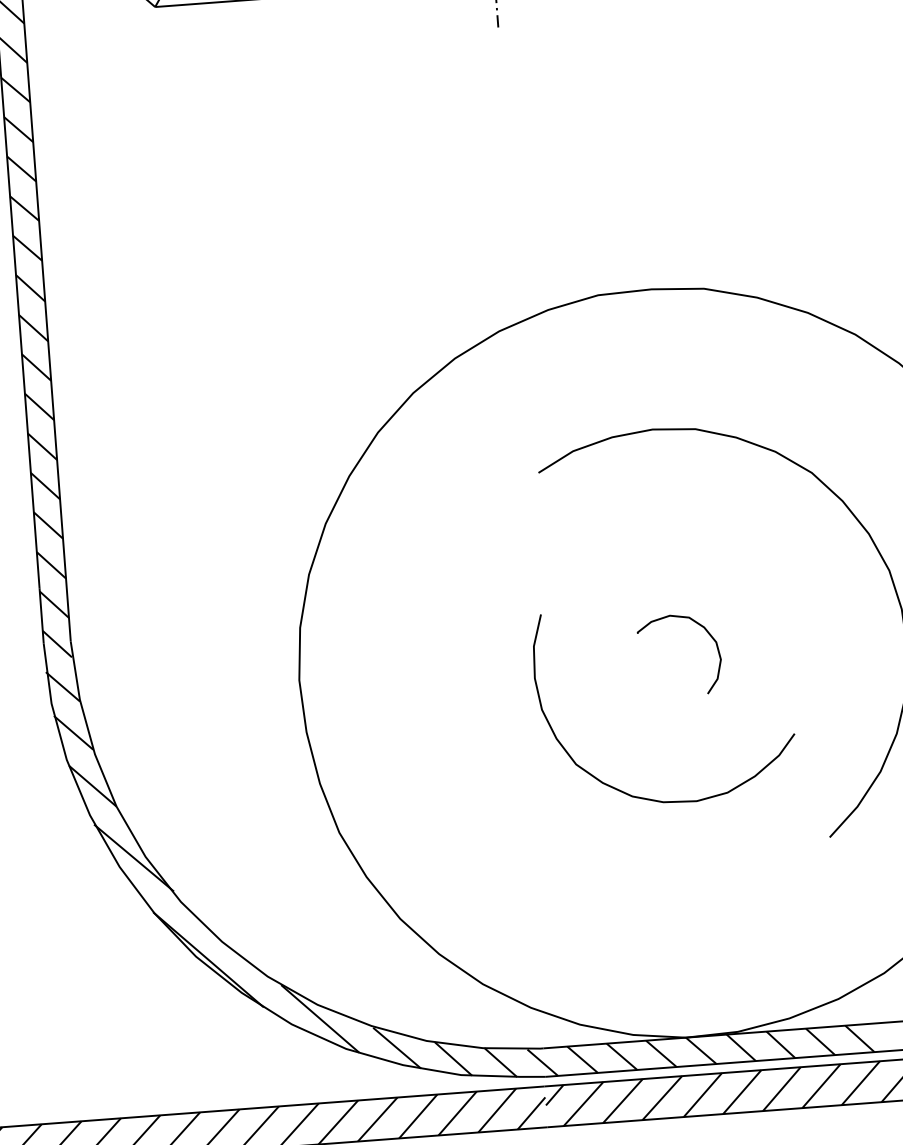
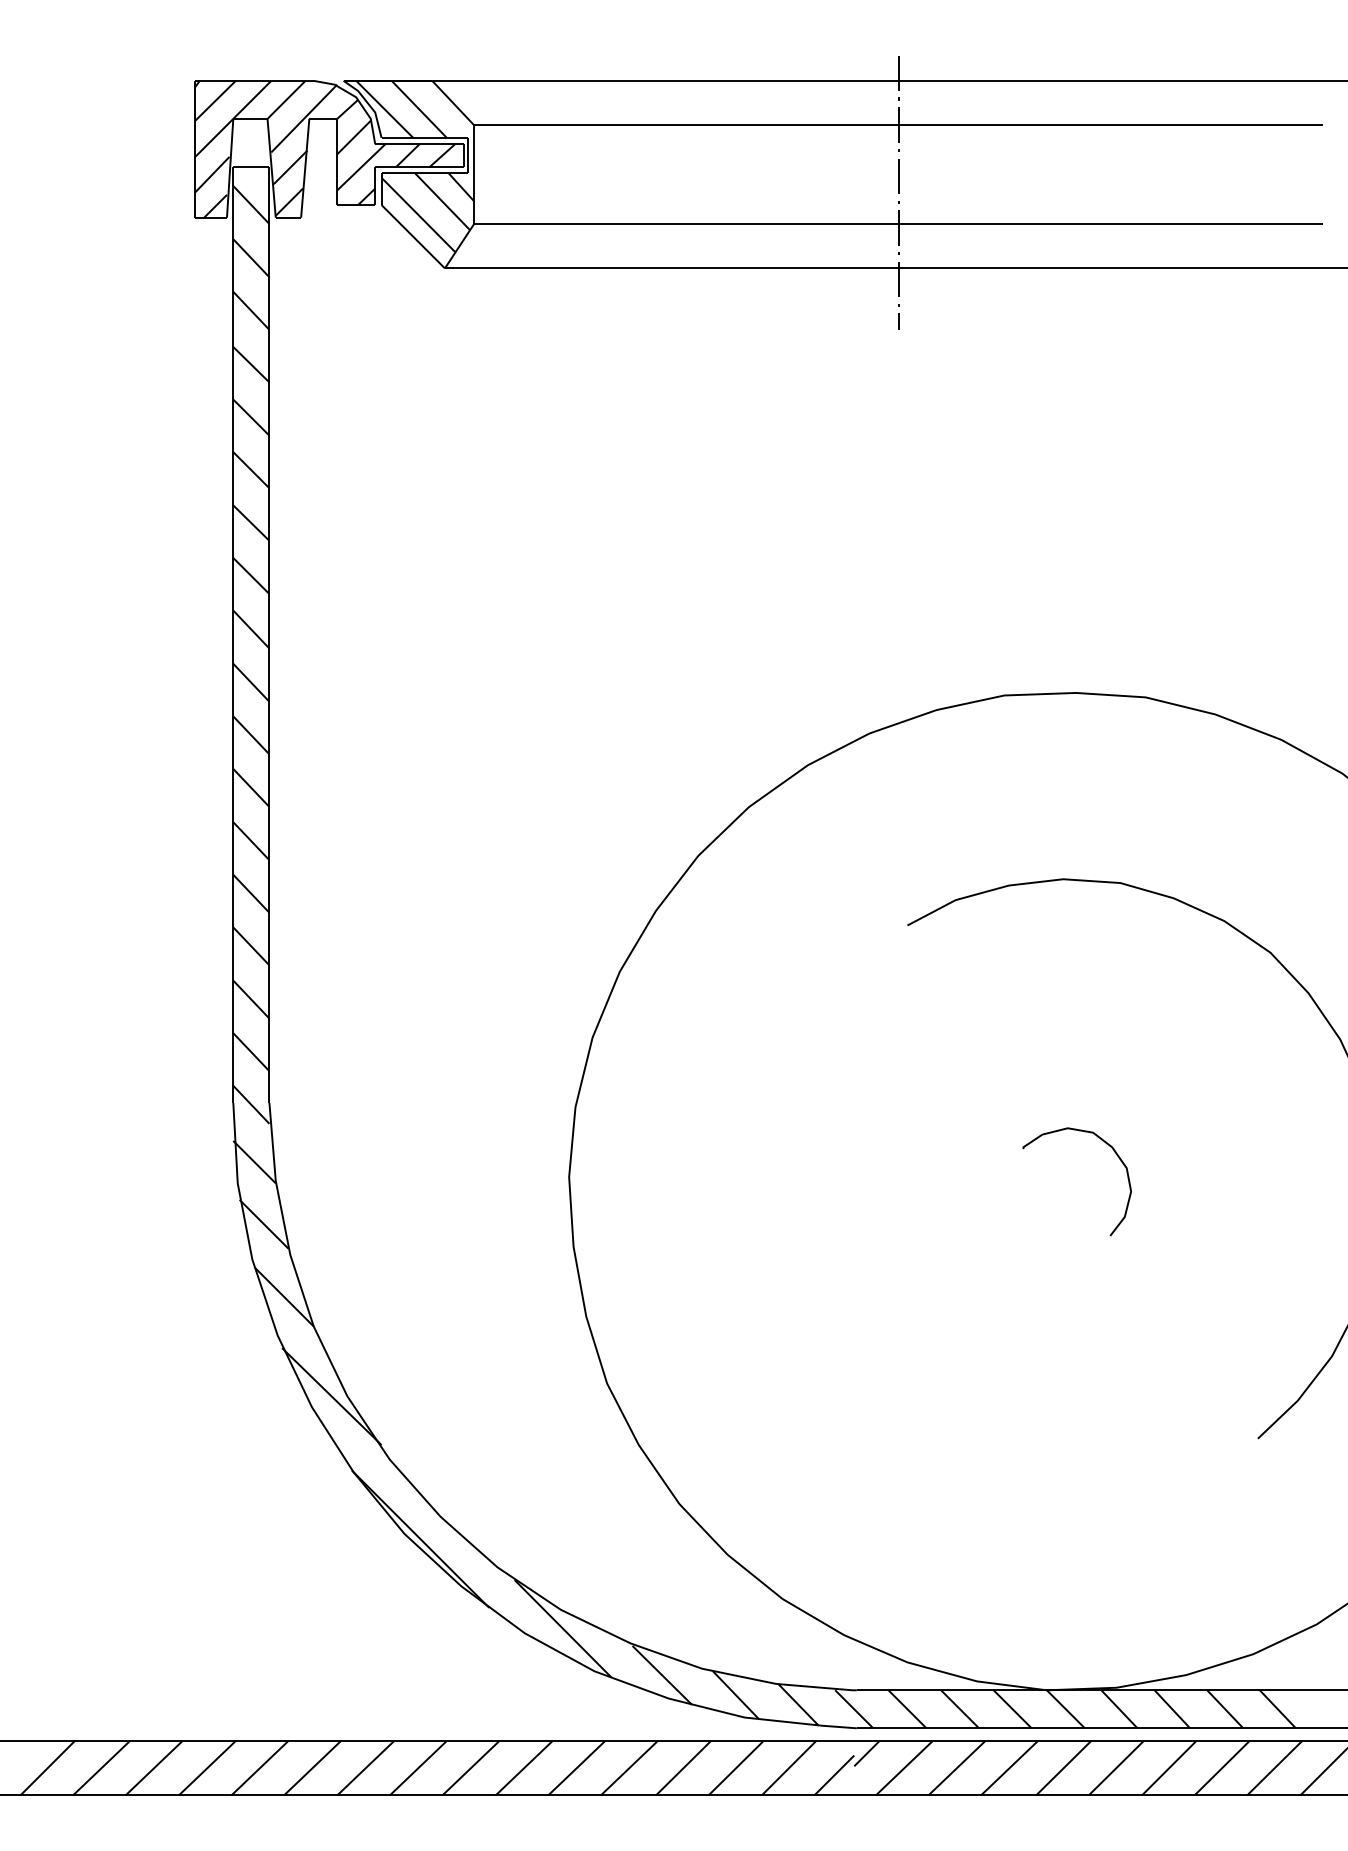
curve: (647, 798) -> (1019, 1368), removed

